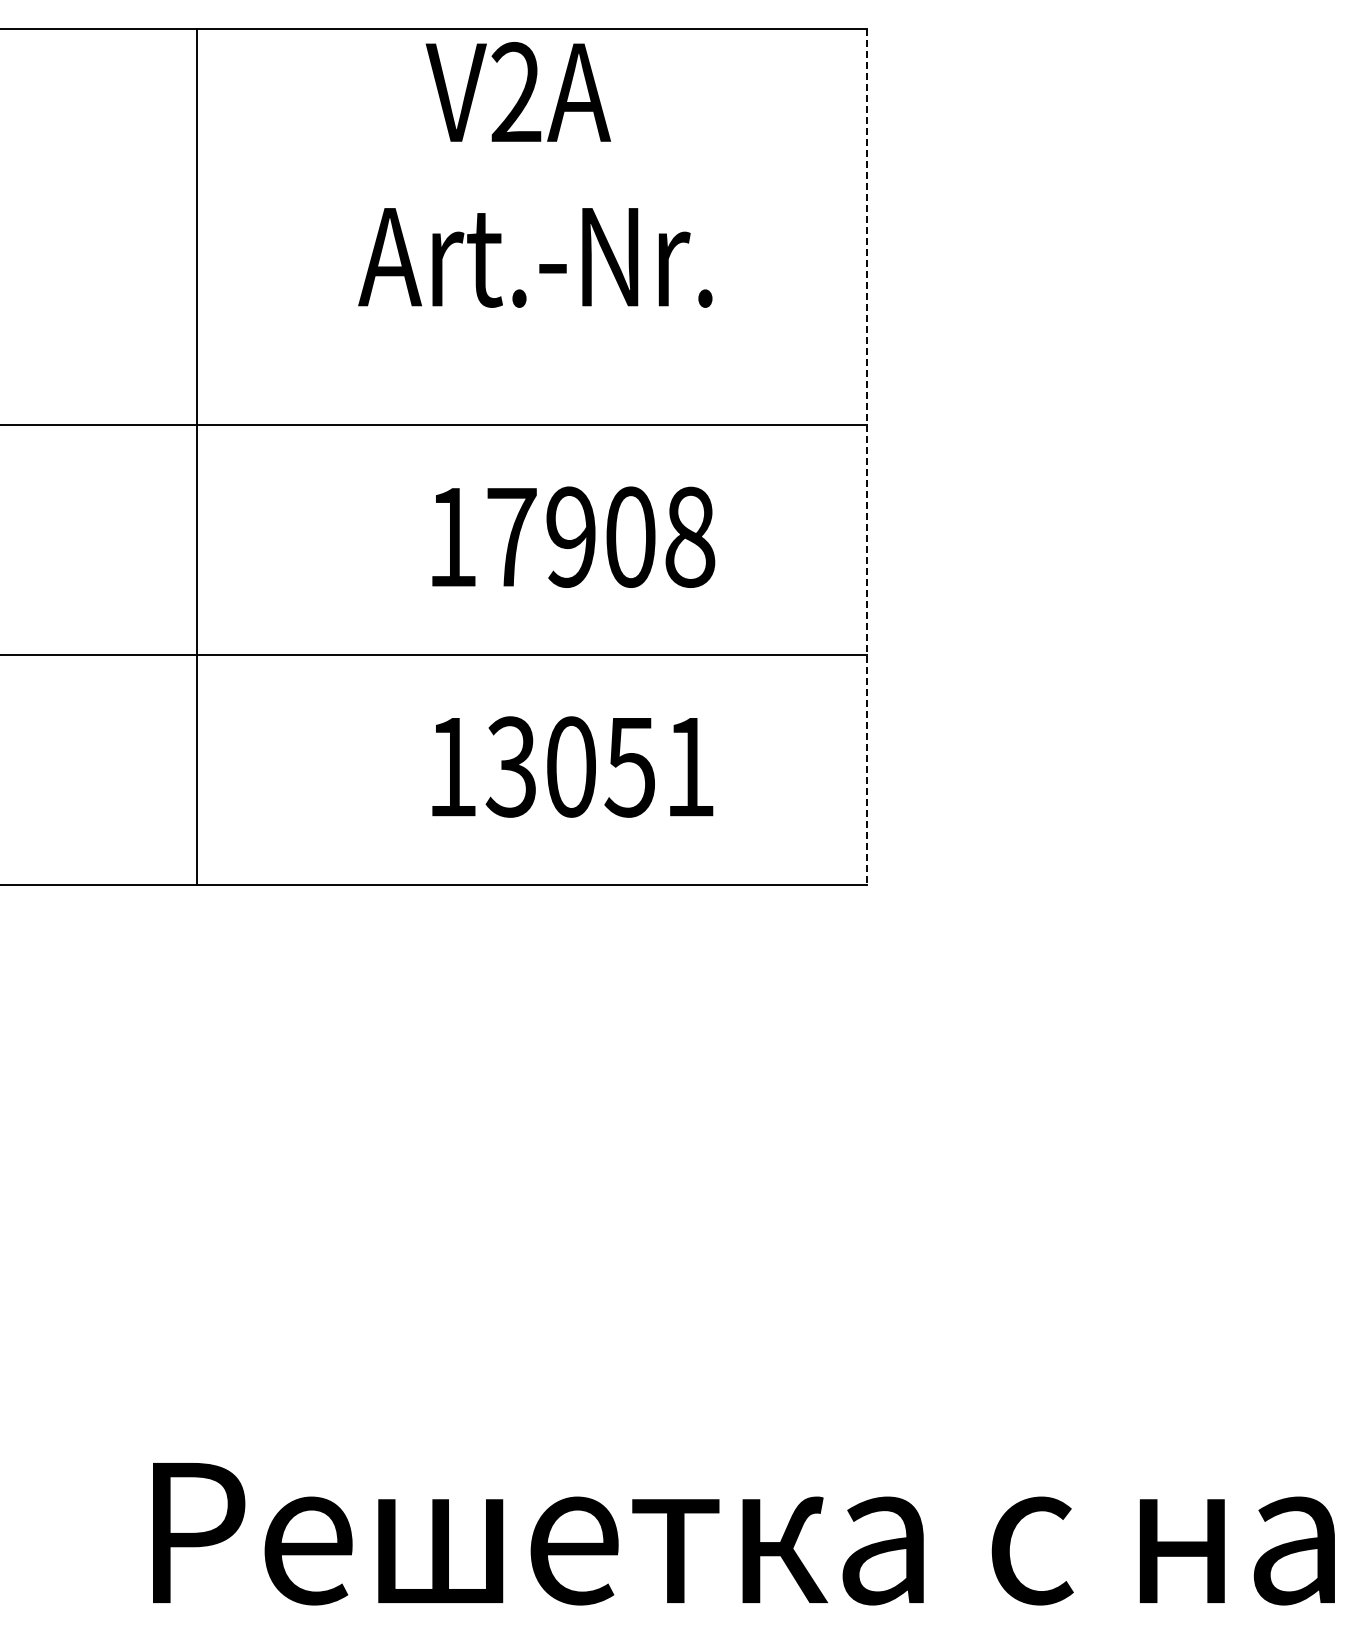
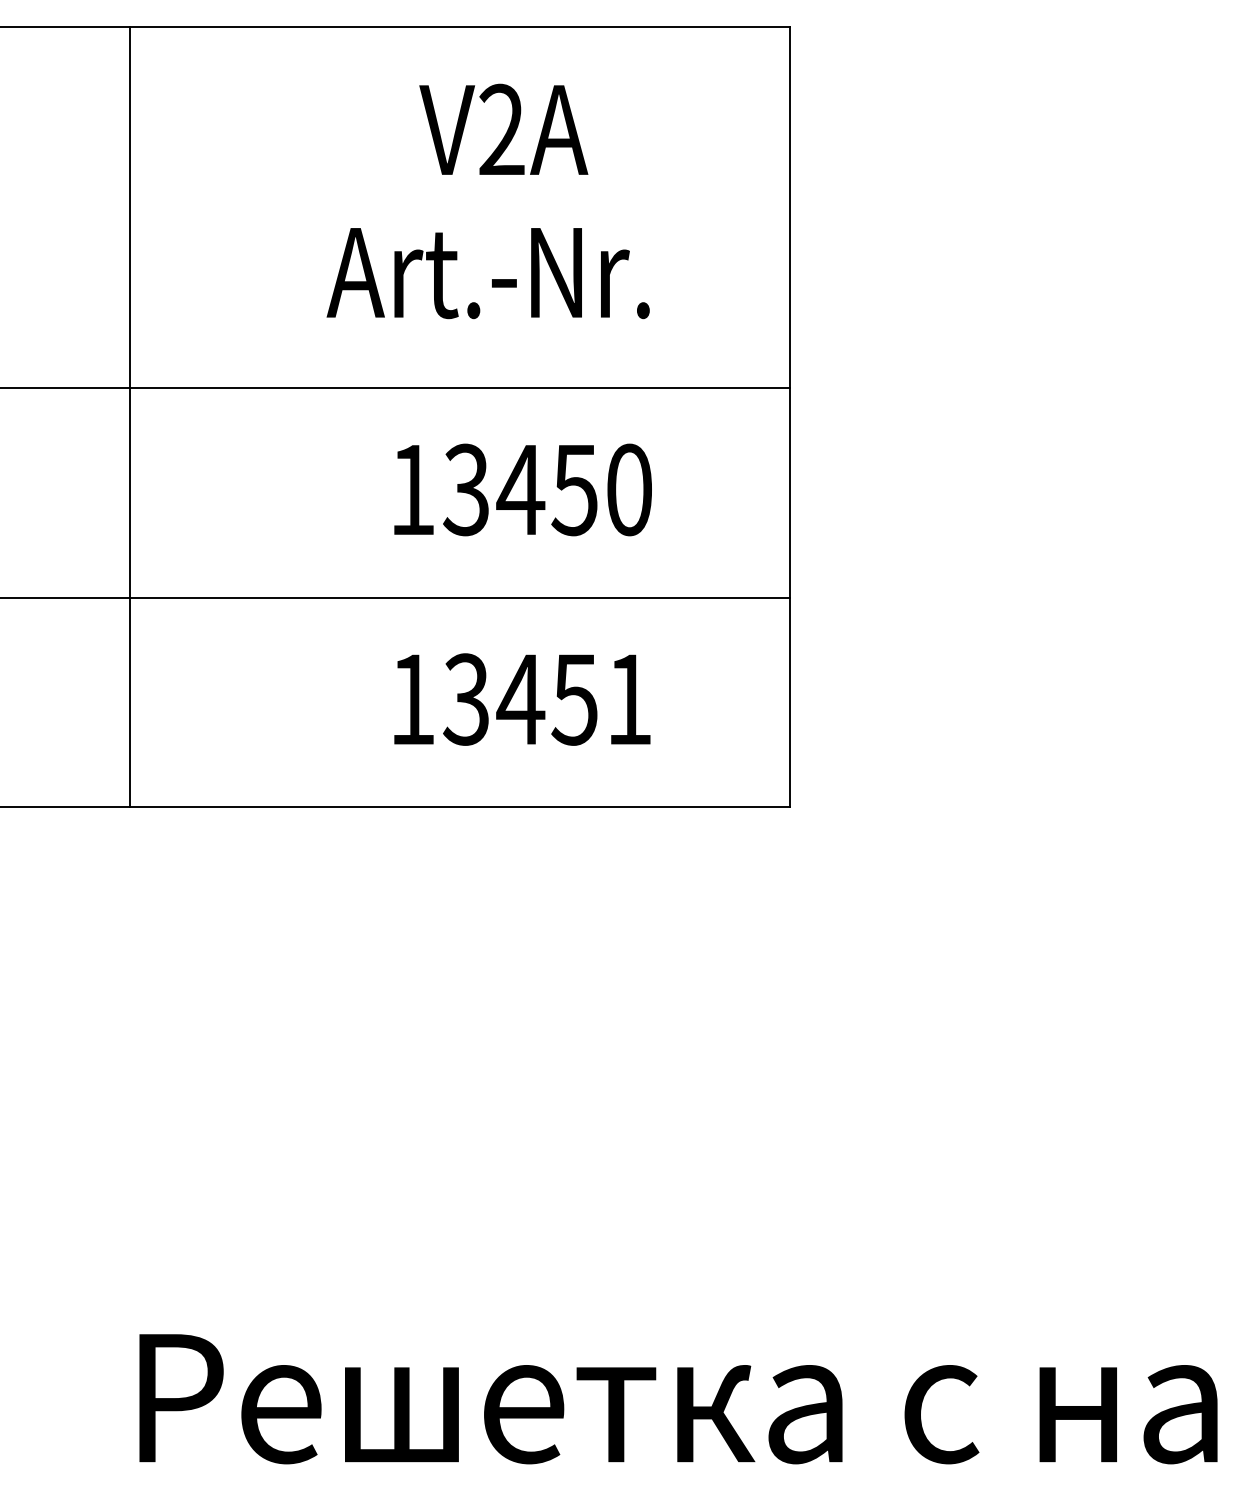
text: (517, 91) -> (502, 129), moved
text: (535, 257) -> (488, 273), moved
line: (197, 456) -> (129, 416), moved
line: (866, 457) -> (790, 417), dashed -> solid
text: (600, 536) -> (547, 489), 17908 -> 13450
text: (570, 766) -> (520, 699), 13051 -> 13451

